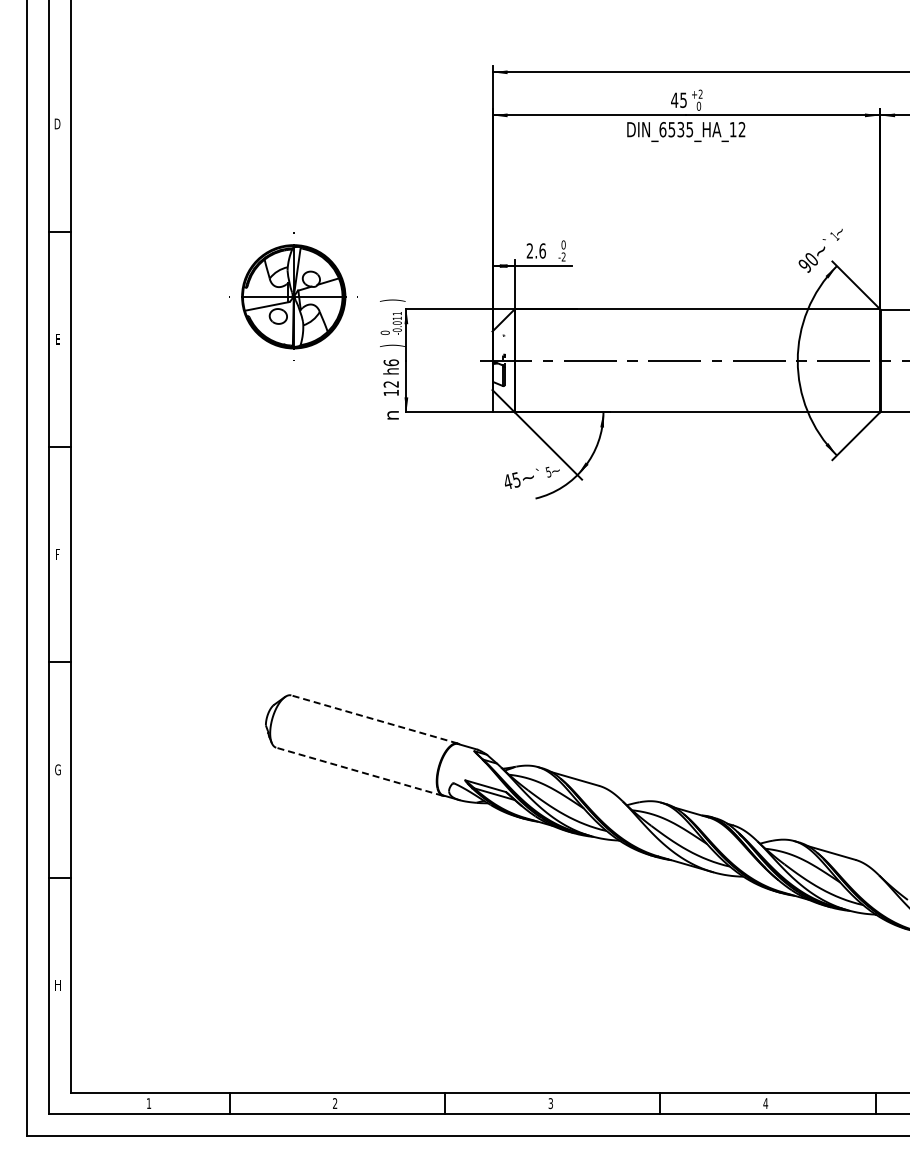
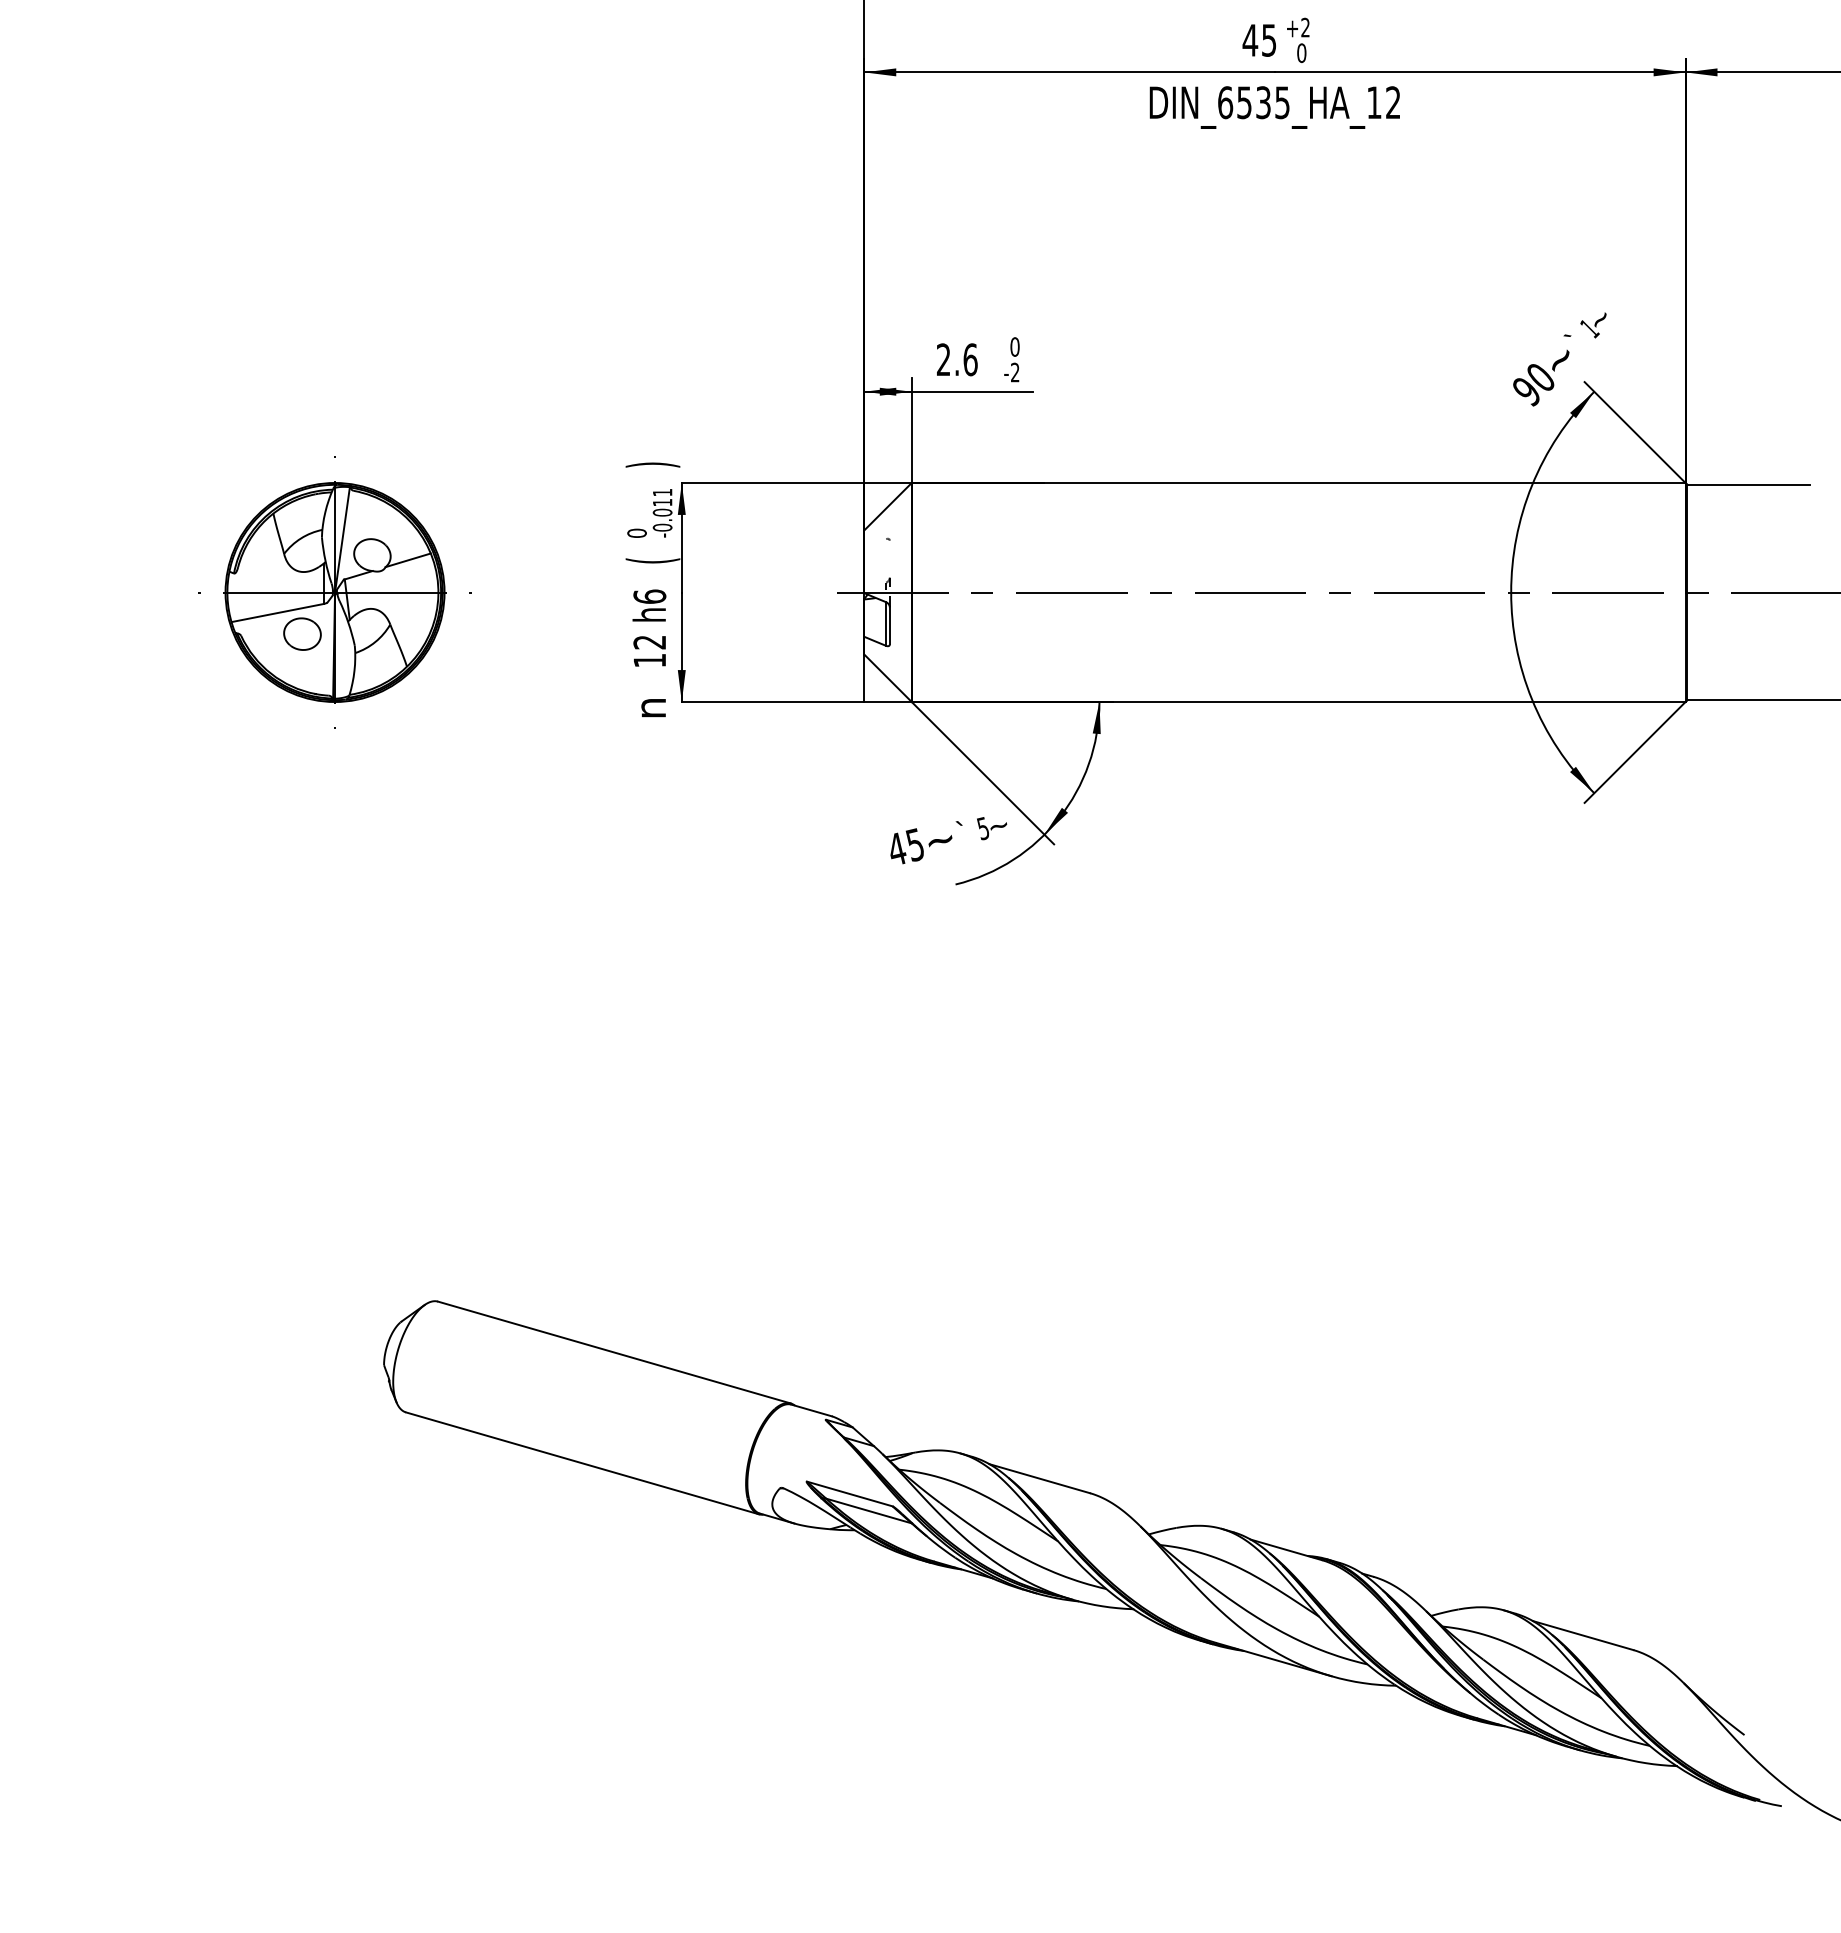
part: (293, 296) -> (334, 591), moved
text: (392, 345) -> (652, 560), ) -> (
line: (374, 719) -> (614, 1352), dashed -> solid
line: (359, 771) -> (582, 1462), dashed -> solid

